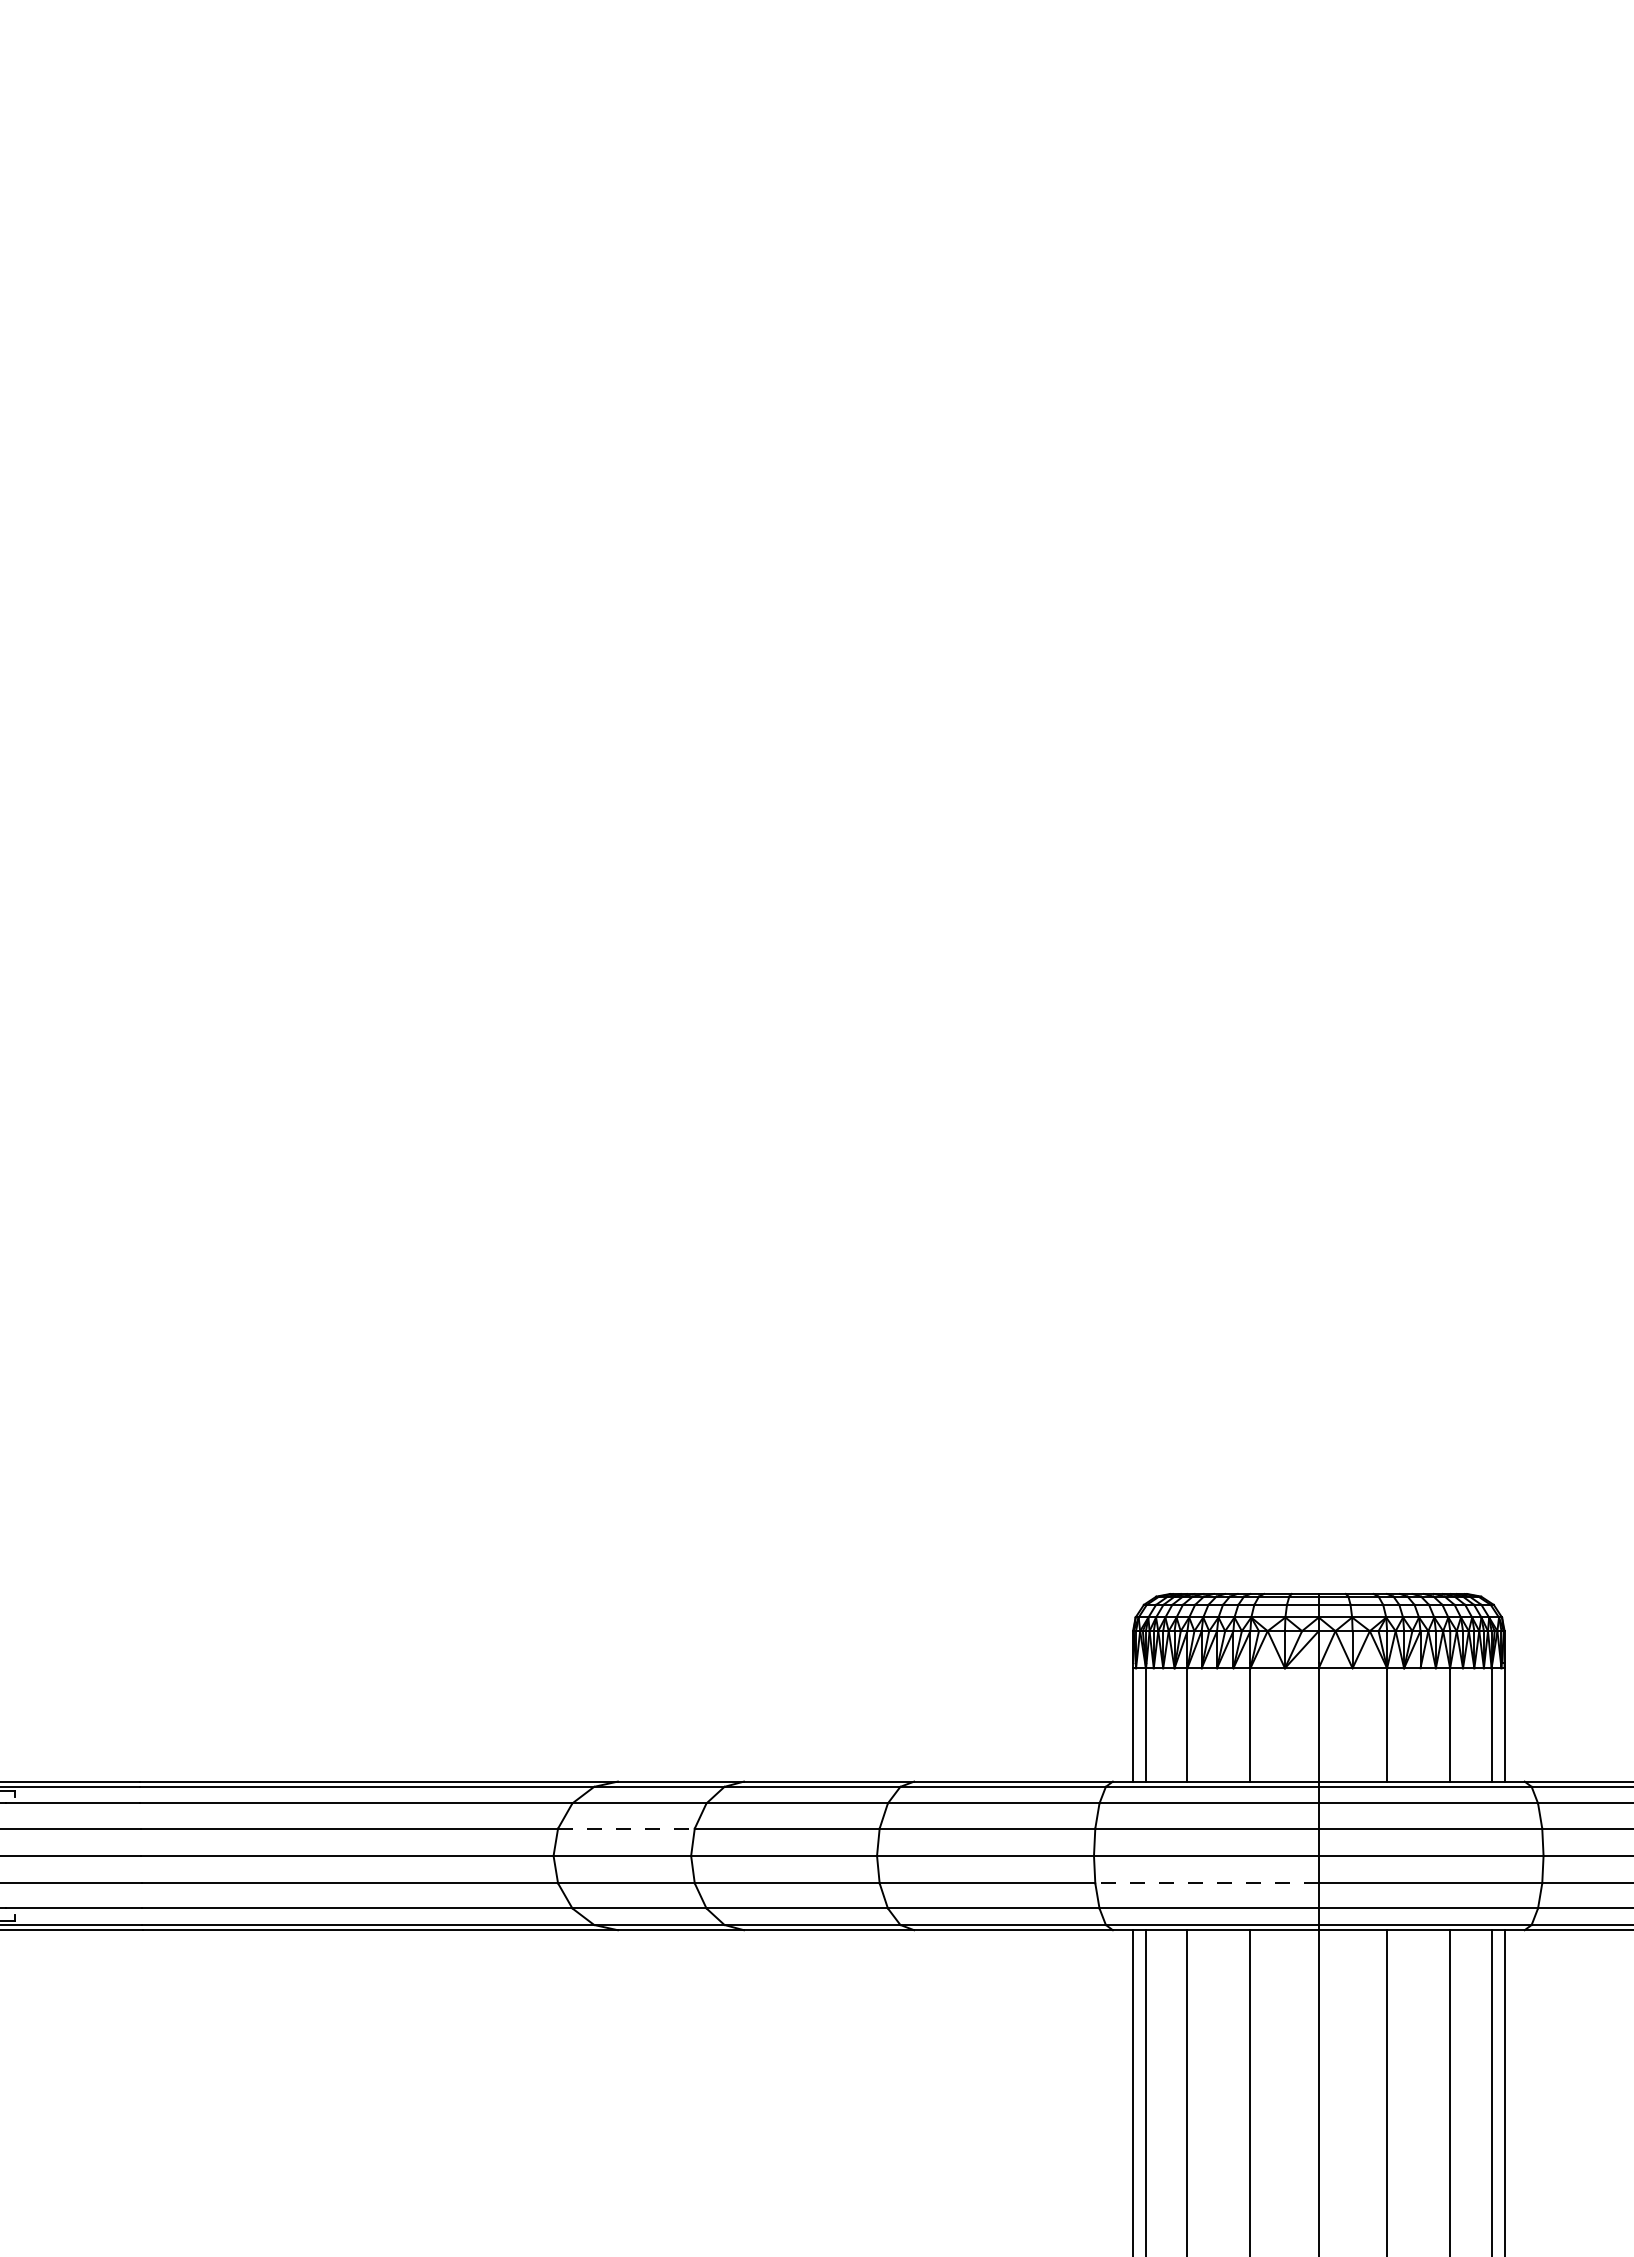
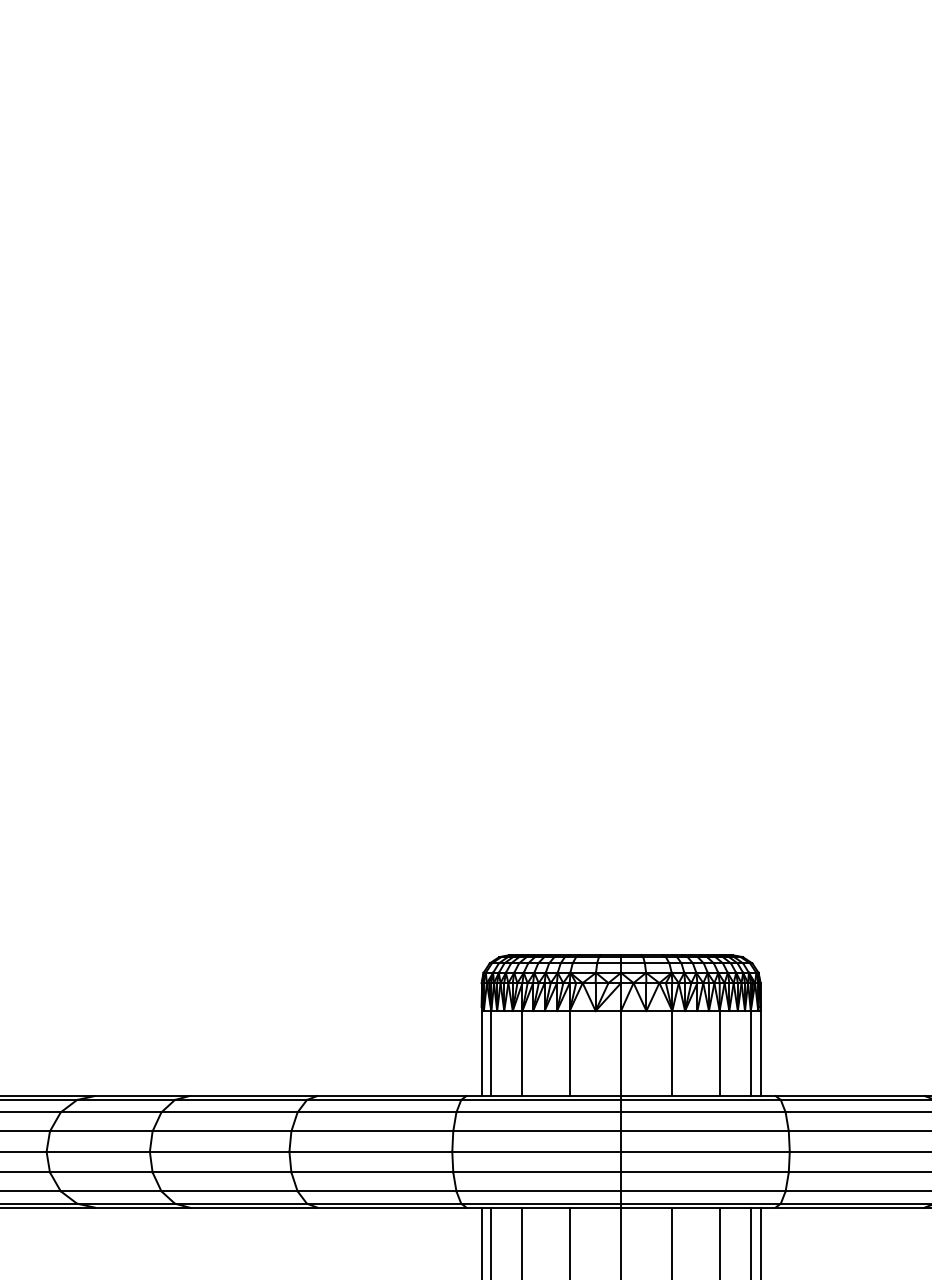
line: (626, 1828) -> (101, 1131), dashed -> solid
line: (1207, 1883) -> (537, 1172), dashed -> solid

